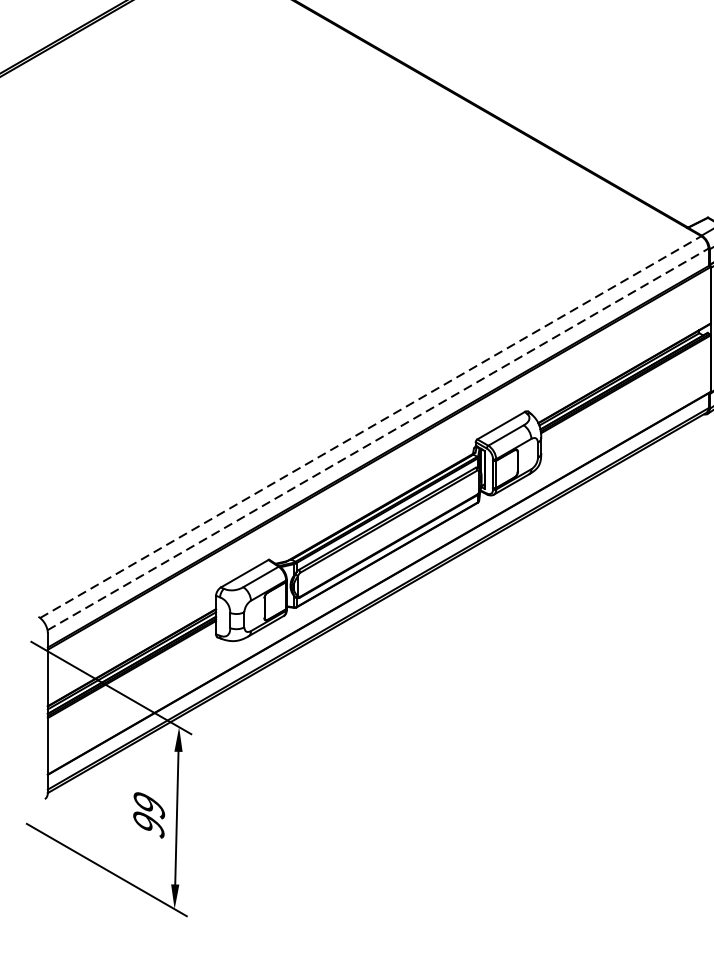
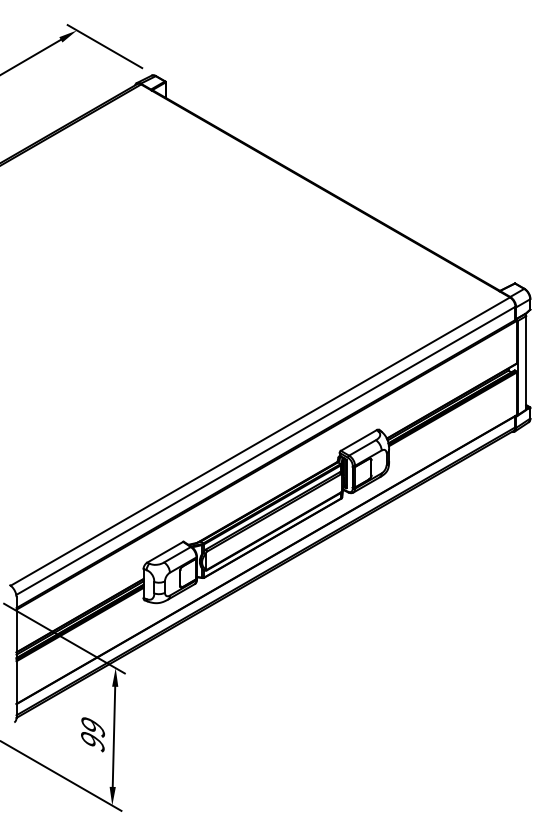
line: (370, 427) -> (260, 441), dashed -> solid
line: (378, 438) -> (266, 450), dashed -> solid

